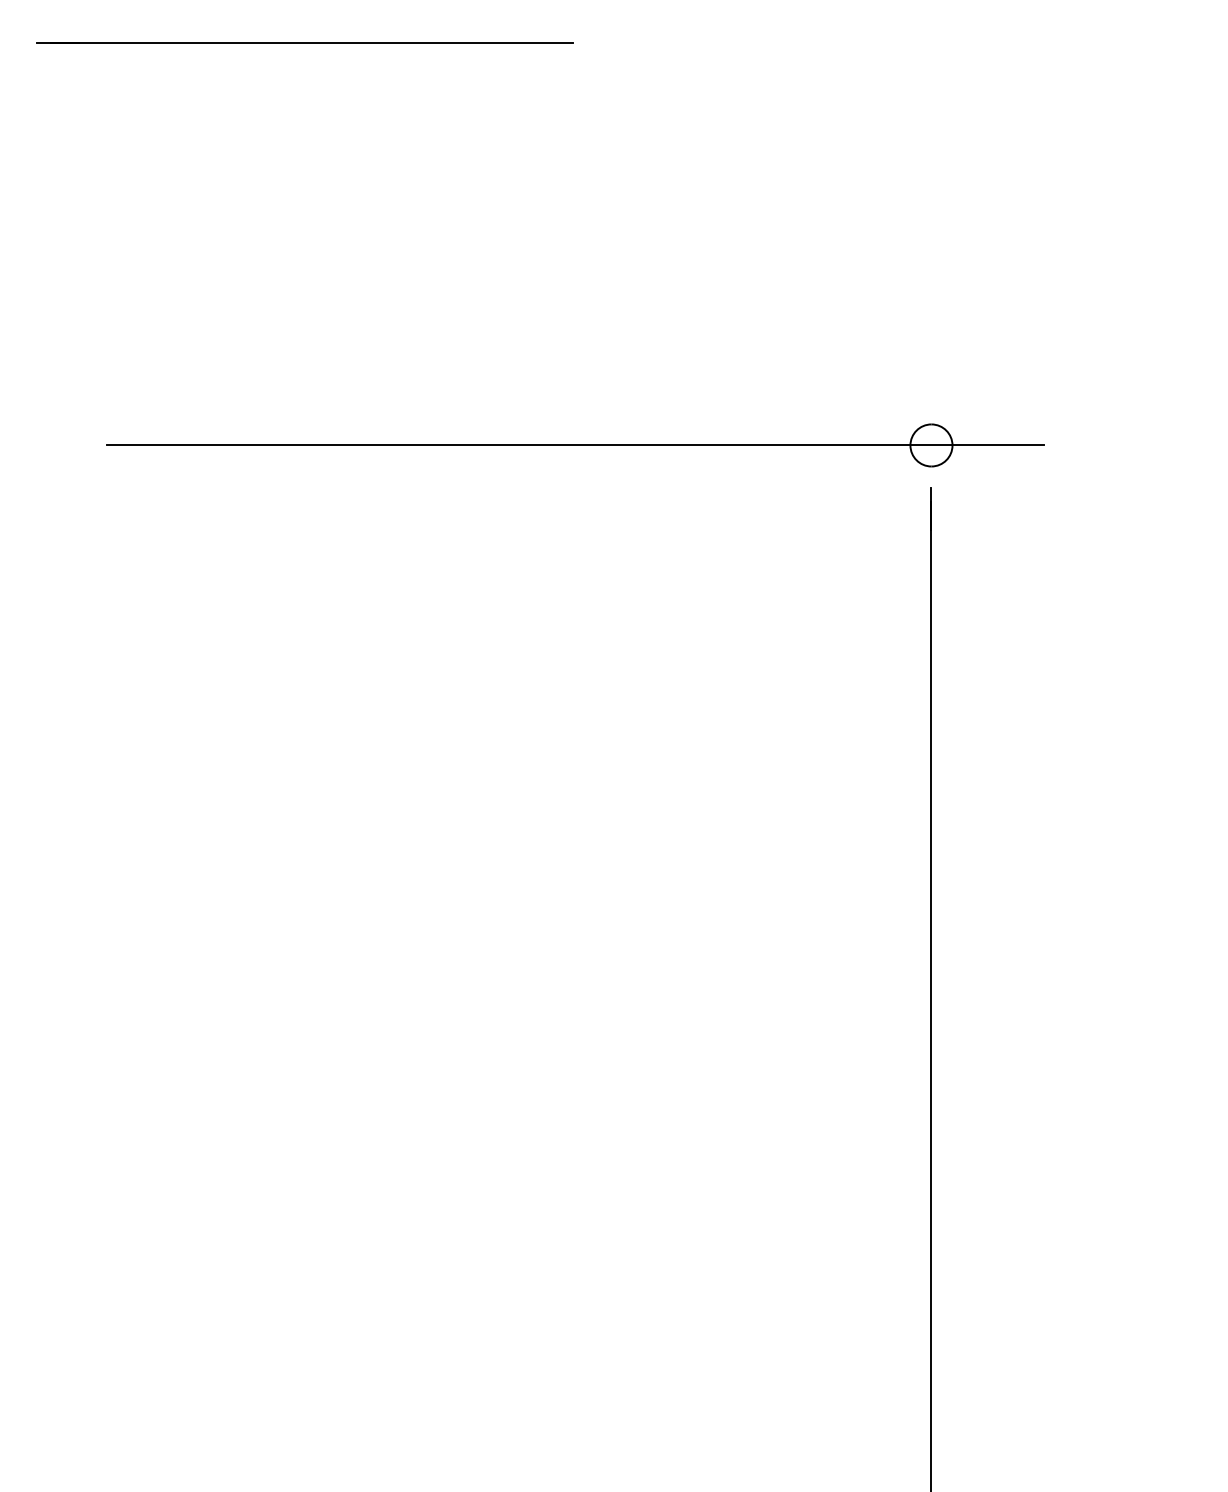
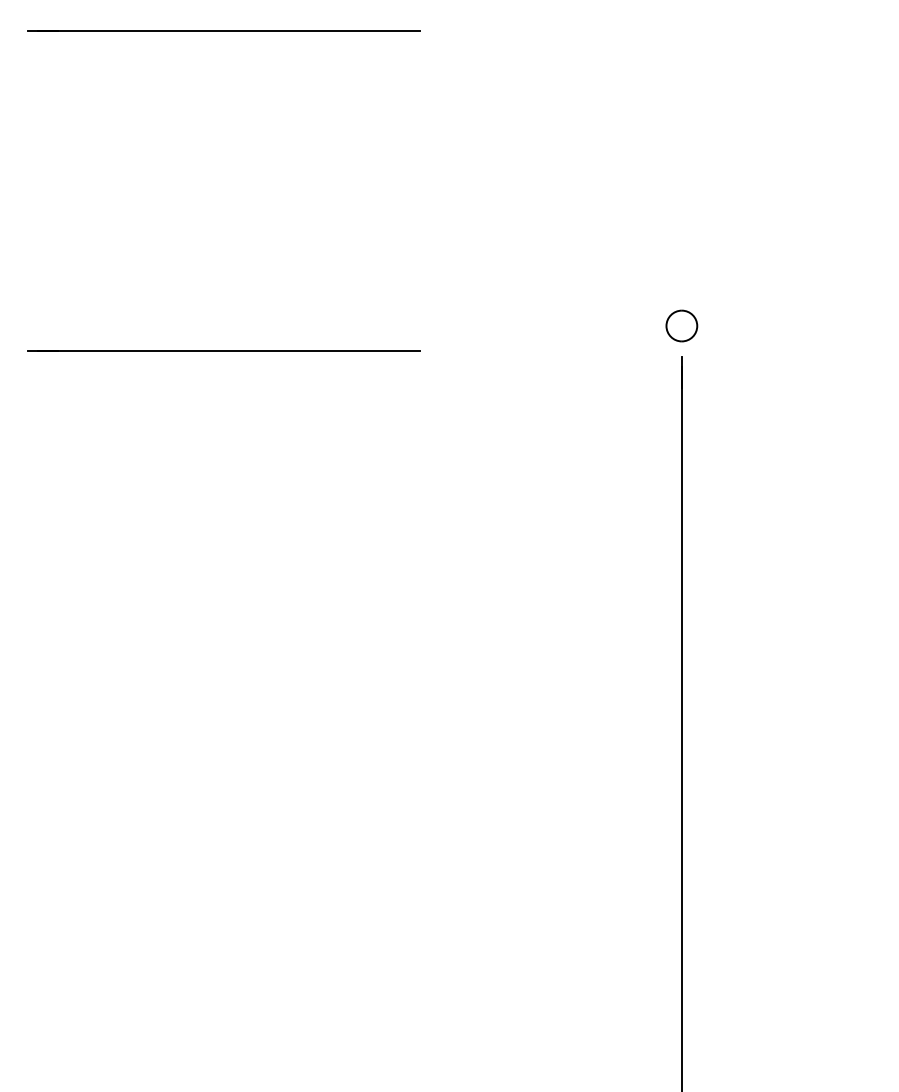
line: (574, 446) -> (420, 326), removed
line: (305, 478) -> (223, 350), added

